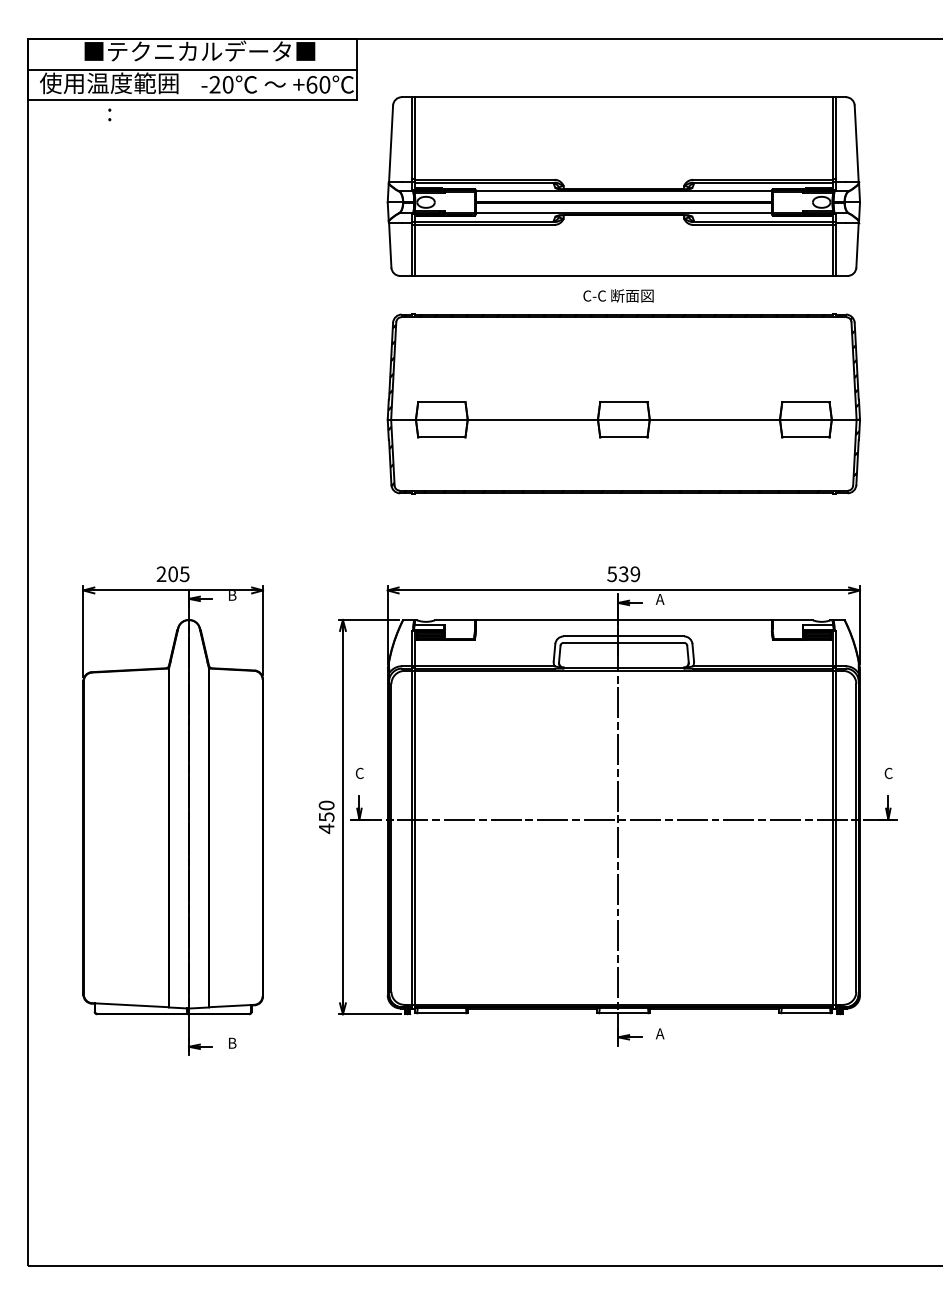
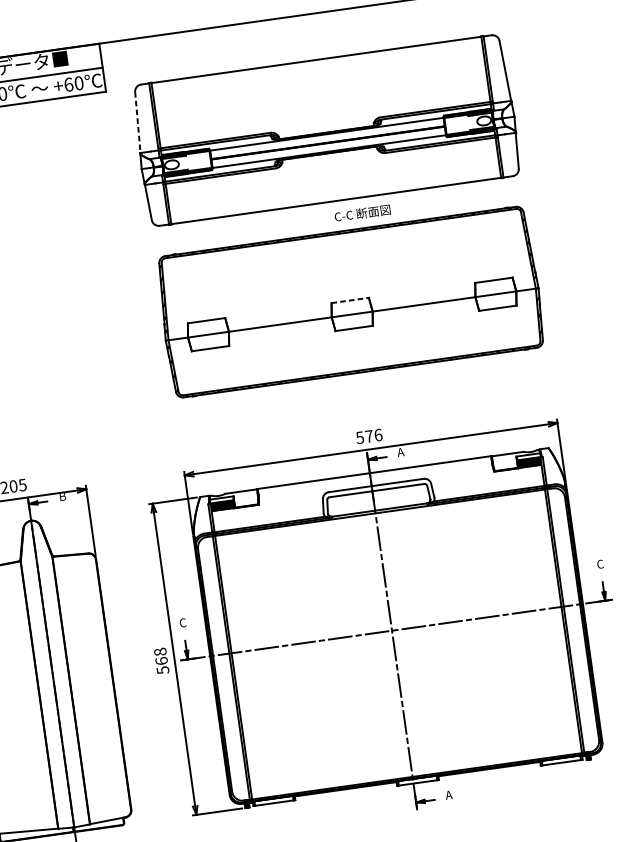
line: (391, 144) -> (138, 123), solid -> dashed
text: (618, 295) -> (362, 213), moved
line: (623, 402) -> (349, 300), solid -> dashed
text: (629, 574) -> (373, 436), 539 -> 576
text: (326, 817) -> (161, 661), 450 -> 568

